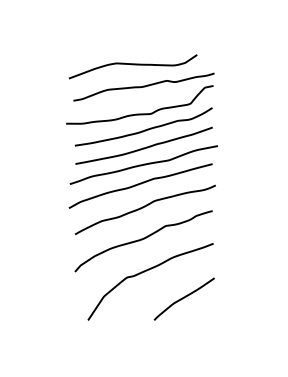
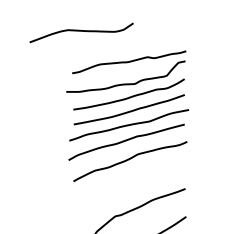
curve: (132, 65) -> (81, 31), moved
curve: (142, 240) -> (128, 186), removed

